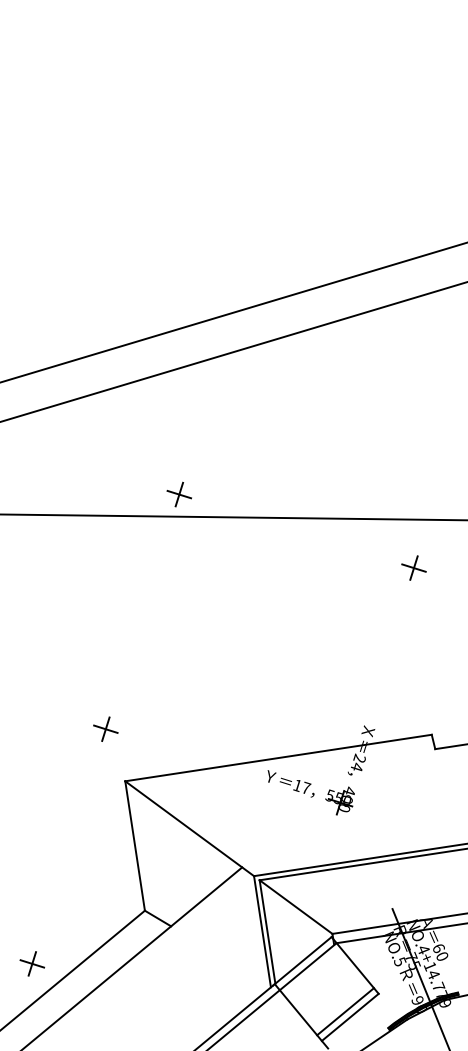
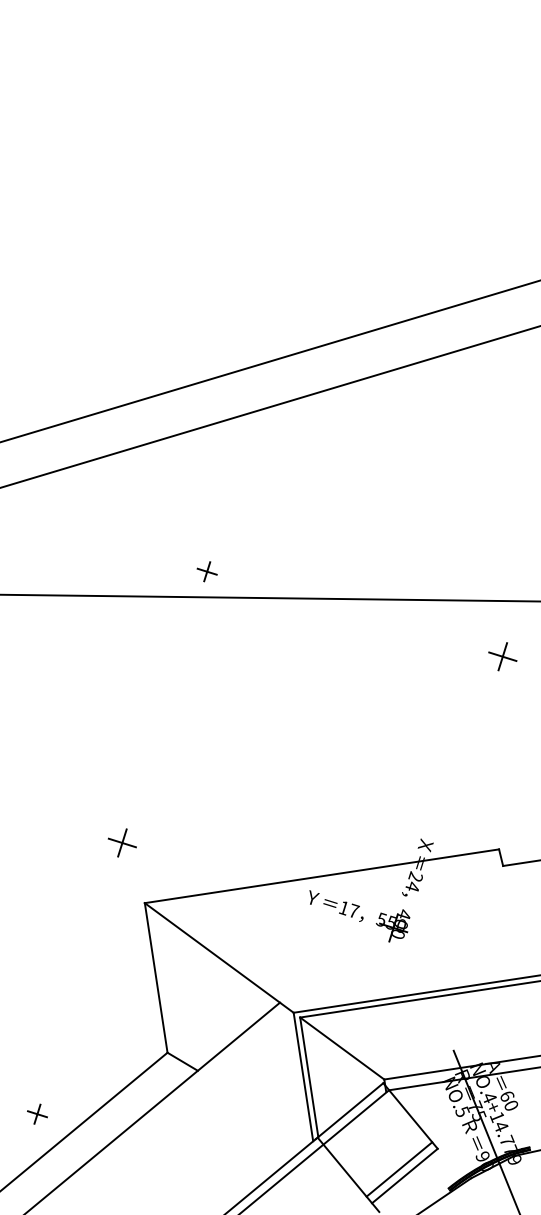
part: (178, 494) -> (206, 571), size x0.7
part: (413, 567) -> (502, 656), moved
part: (32, 963) -> (37, 1113), size x0.7

